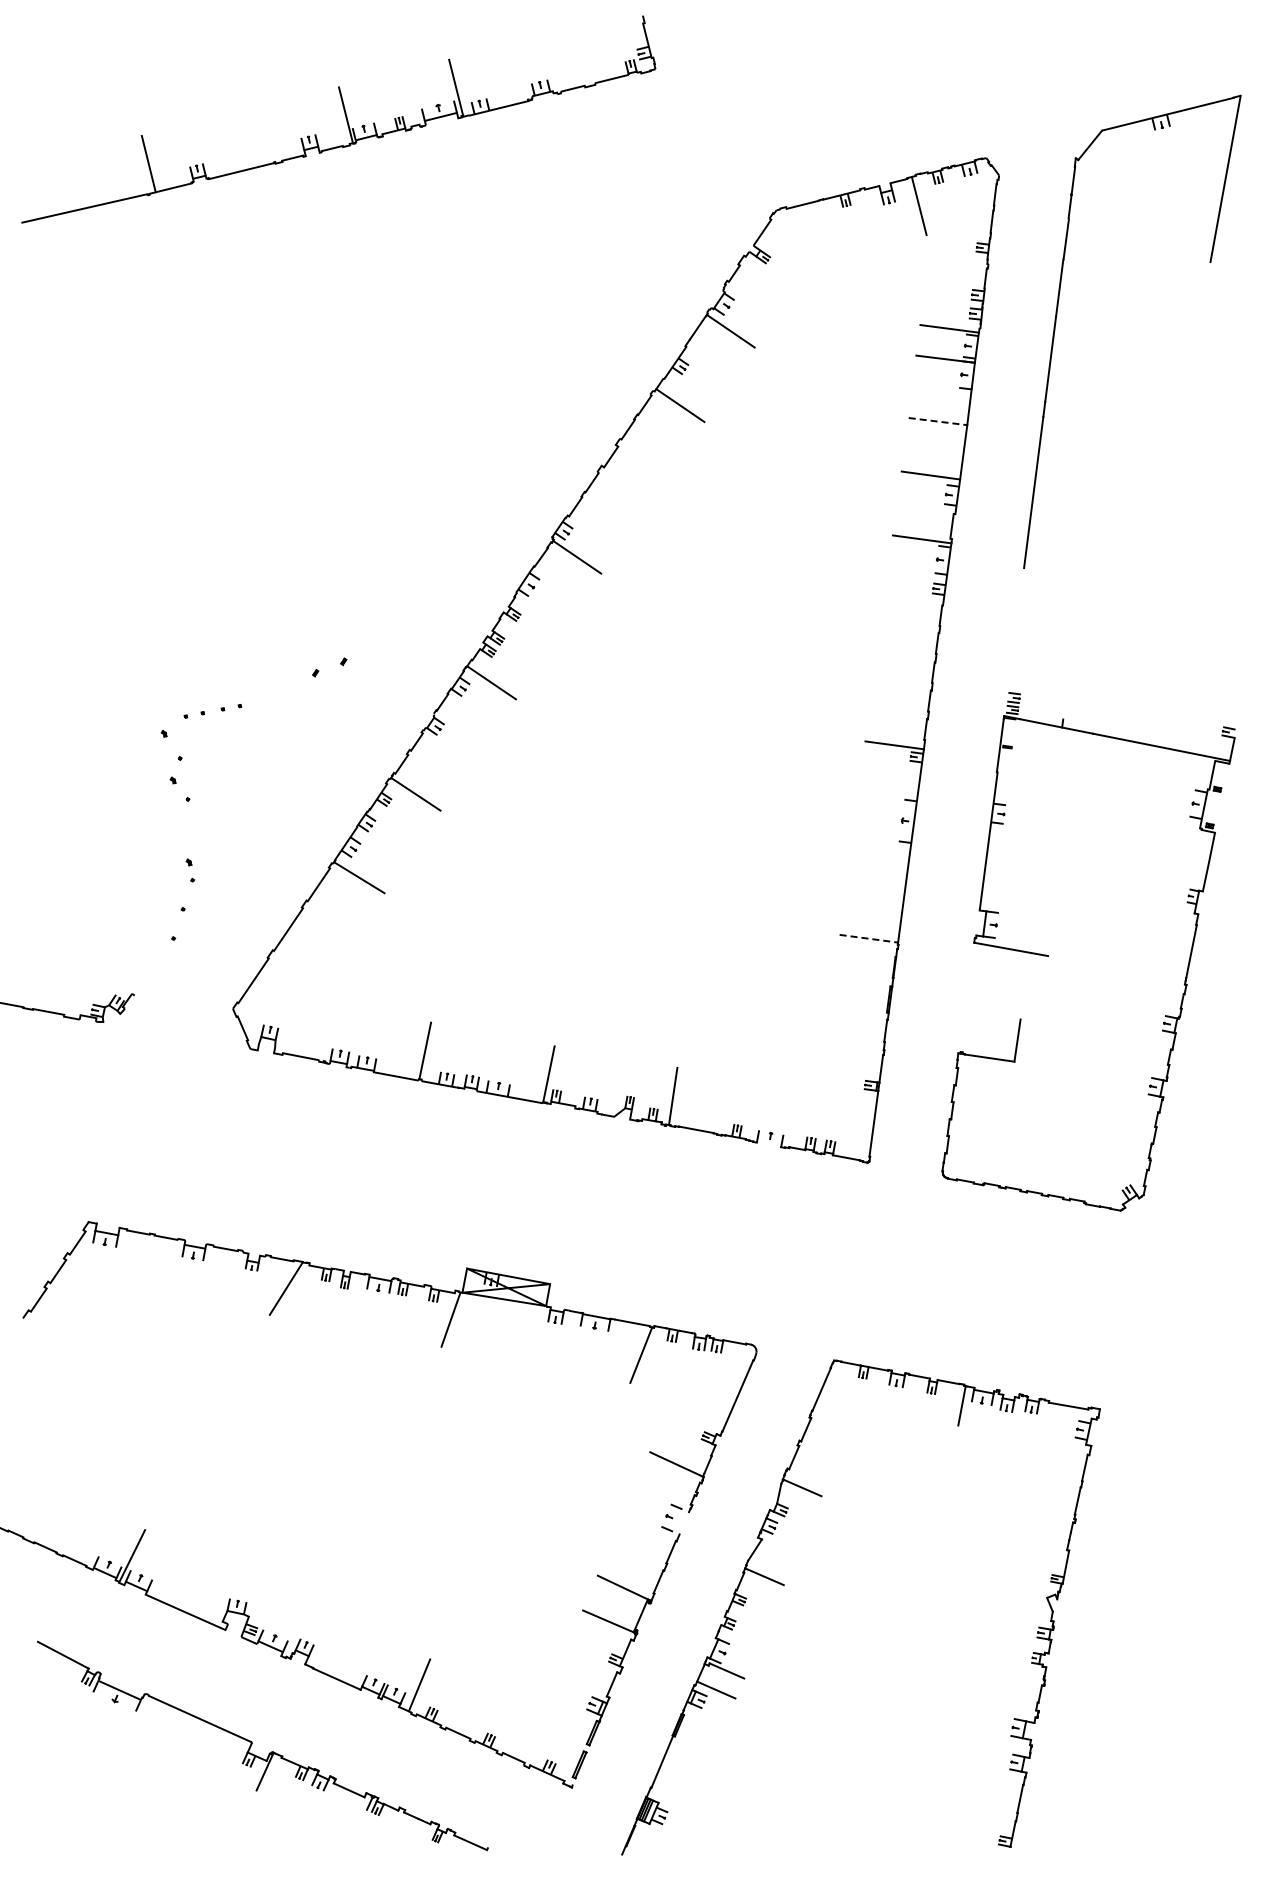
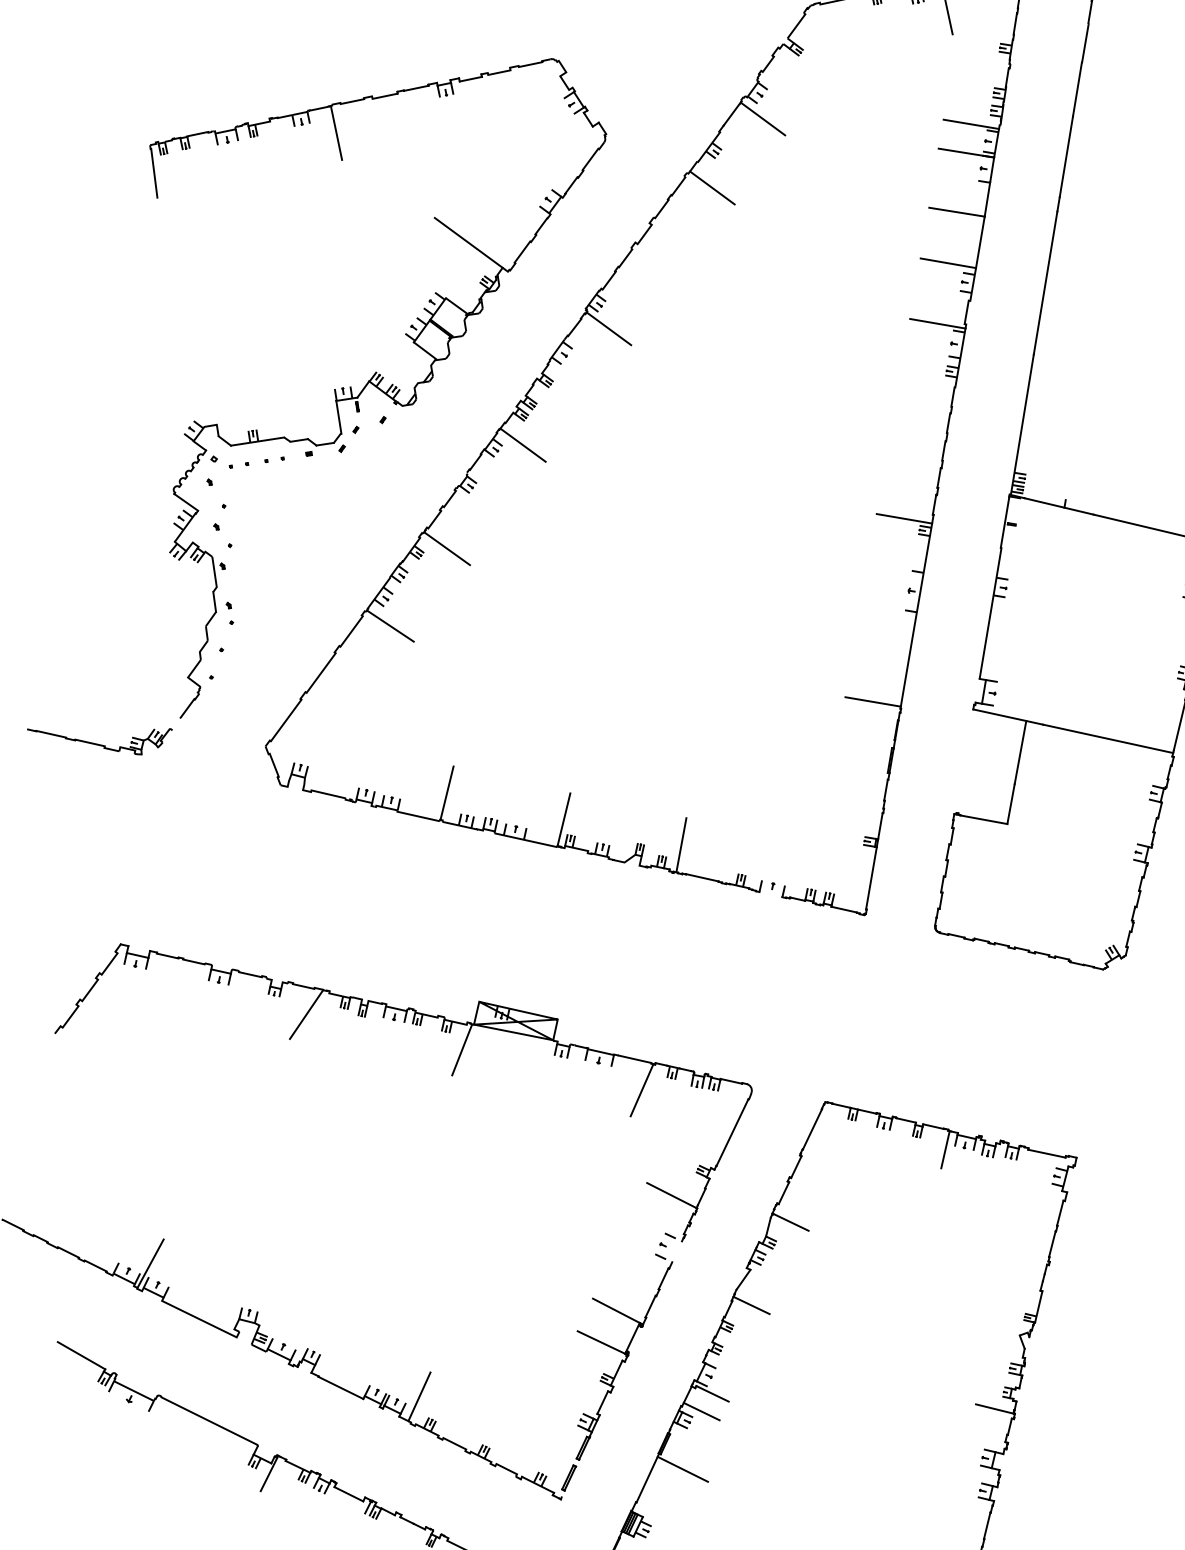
line: (938, 421) -> (957, 212), dashed -> solid
part: (327, 628) -> (368, 387), added
line: (1014, 642) -> (1022, 425), added
line: (869, 938) -> (873, 701), dashed -> solid
line: (1116, 968) -> (1107, 738), added
line: (1025, 985) -> (1020, 751), added
line: (1023, 1675) -> (994, 1408), added
line: (698, 1751) -> (682, 1469), added

